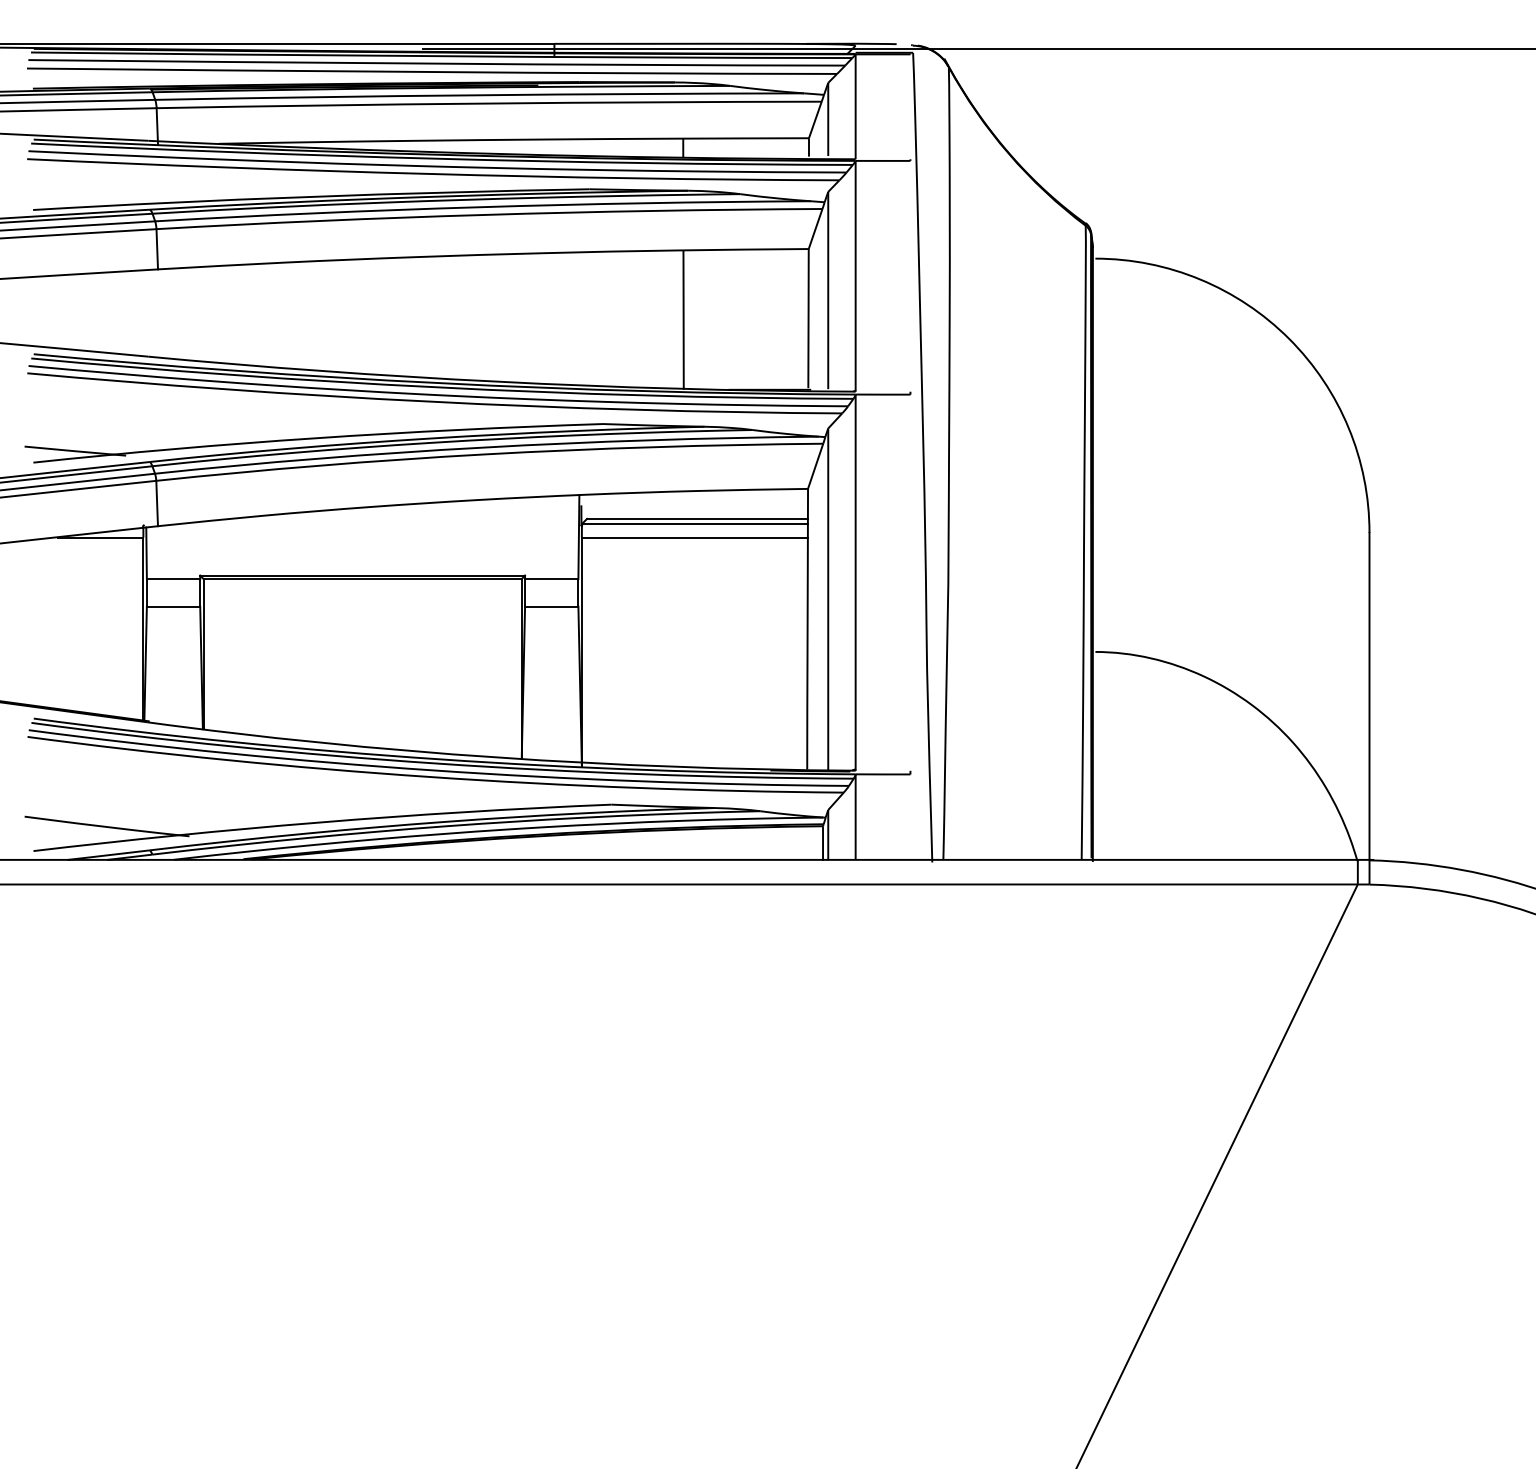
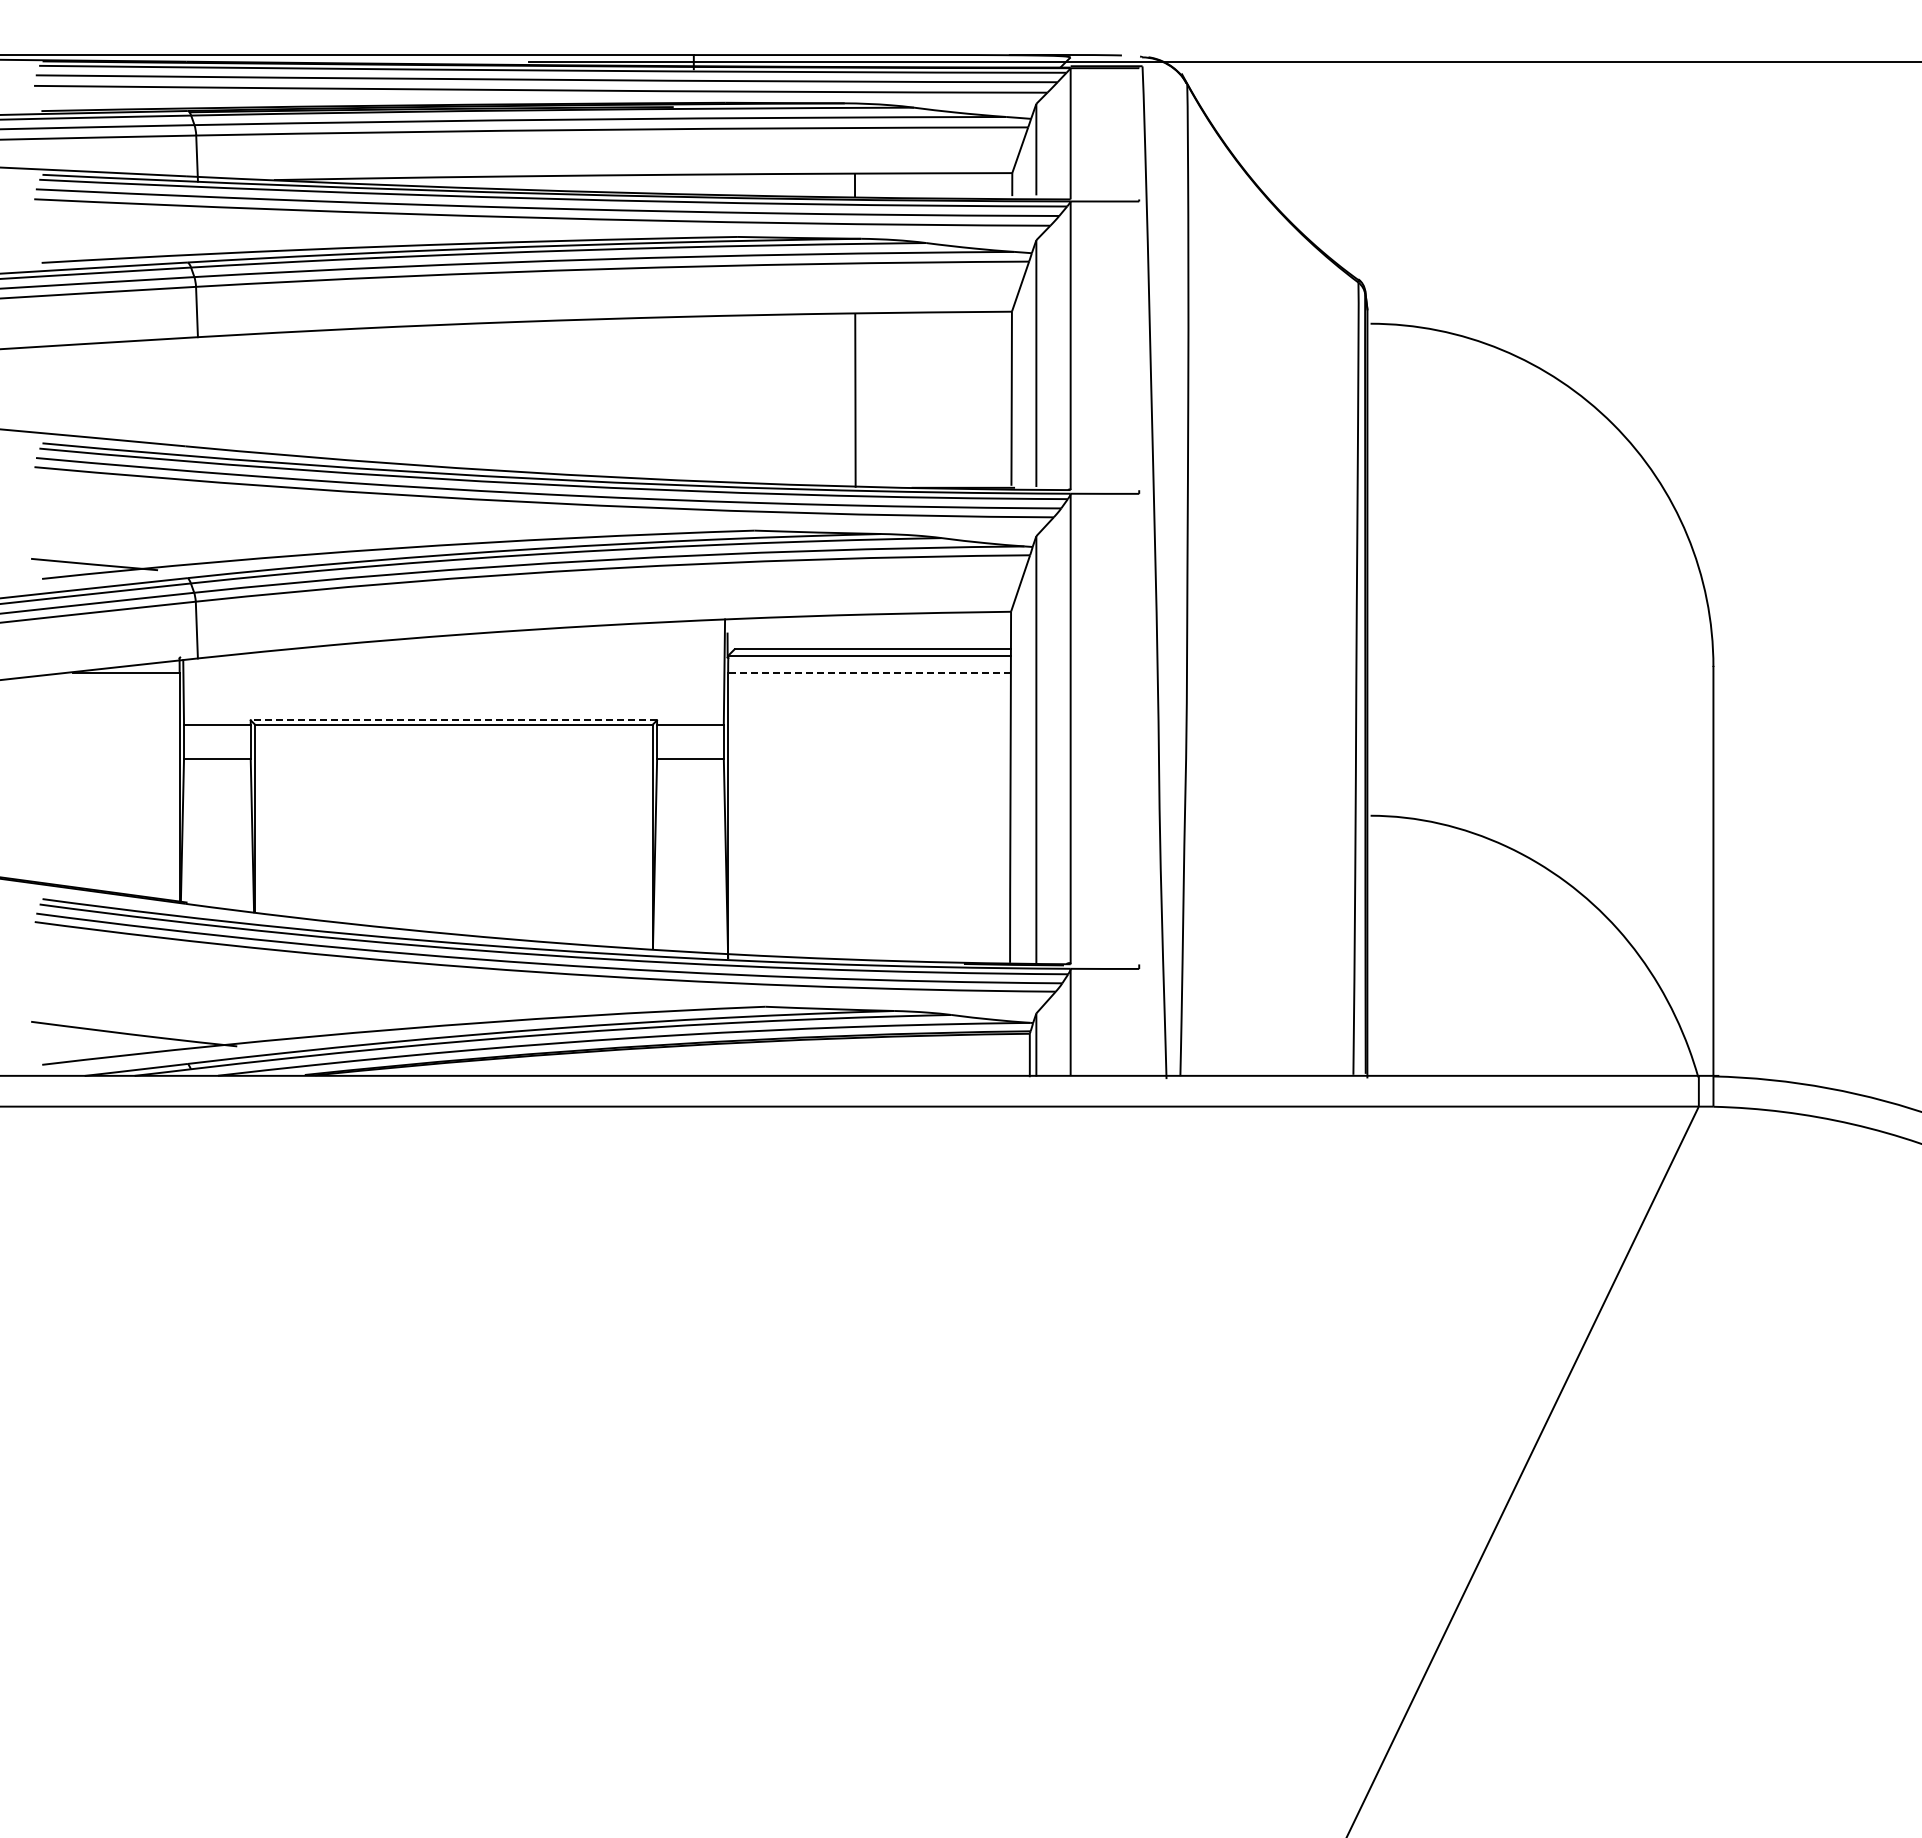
line: (694, 537) -> (869, 672), solid -> dashed
line: (362, 575) -> (453, 720), solid -> dashed

